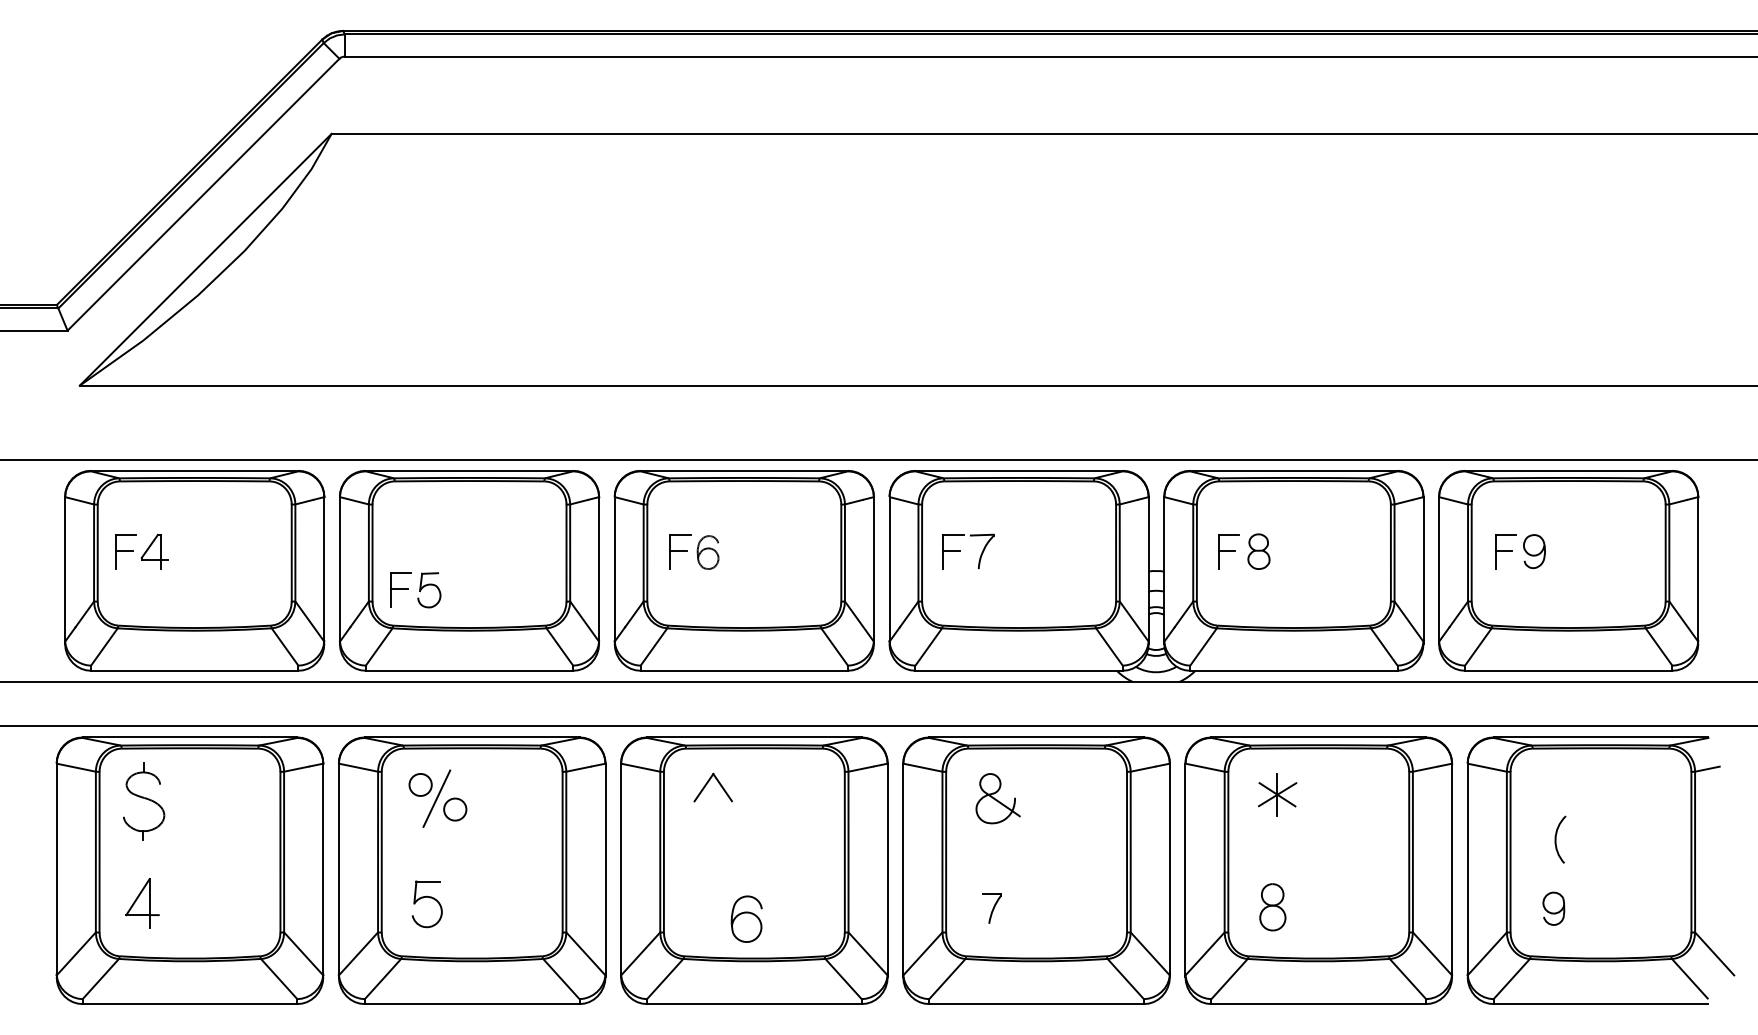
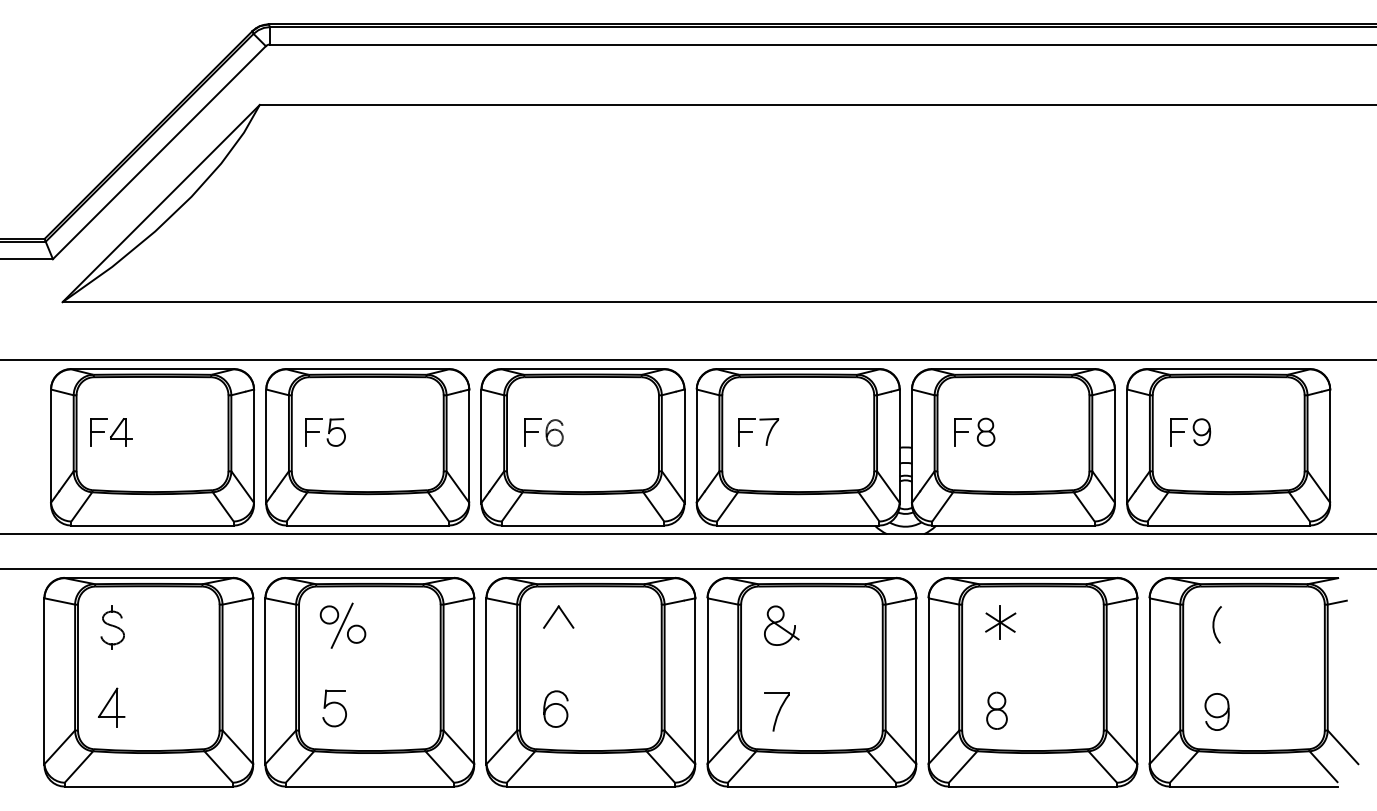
part: (415, 590) -> (325, 432), moved
part: (143, 800) -> (112, 627), size x0.71
arc: (1556, 839) -> (1214, 624), moved
part: (991, 908) -> (776, 711), size x1.67
part: (1553, 908) -> (1216, 711), size x1.43
curve: (743, 914) -> (553, 705), moved

